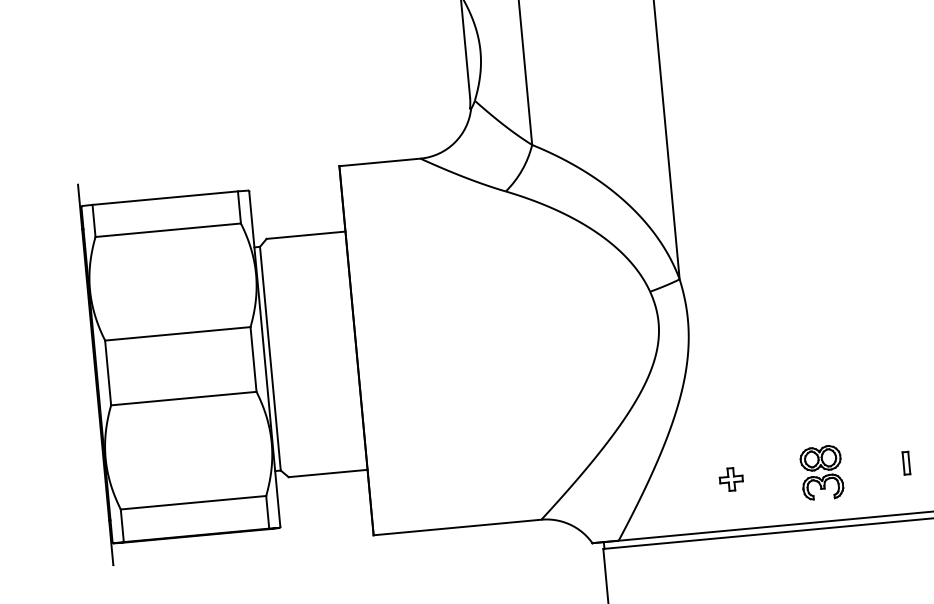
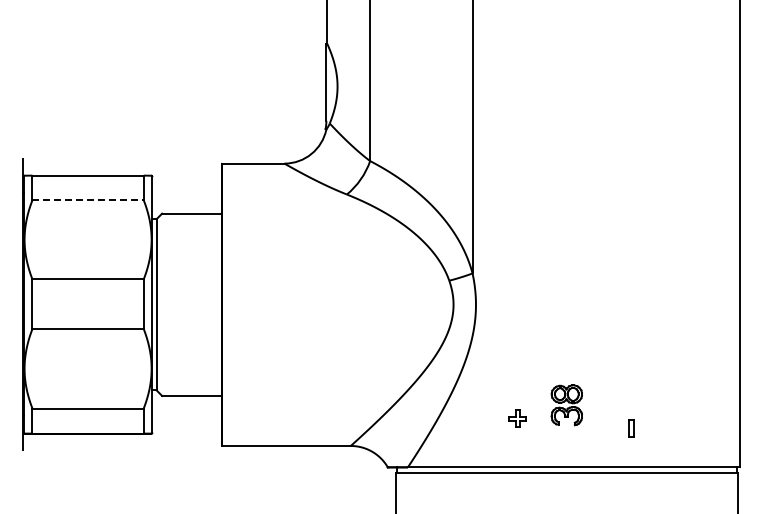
line: (168, 230) -> (88, 200), solid -> dashed
part: (821, 473) -> (566, 405), moved
part: (731, 479) -> (517, 418), moved

